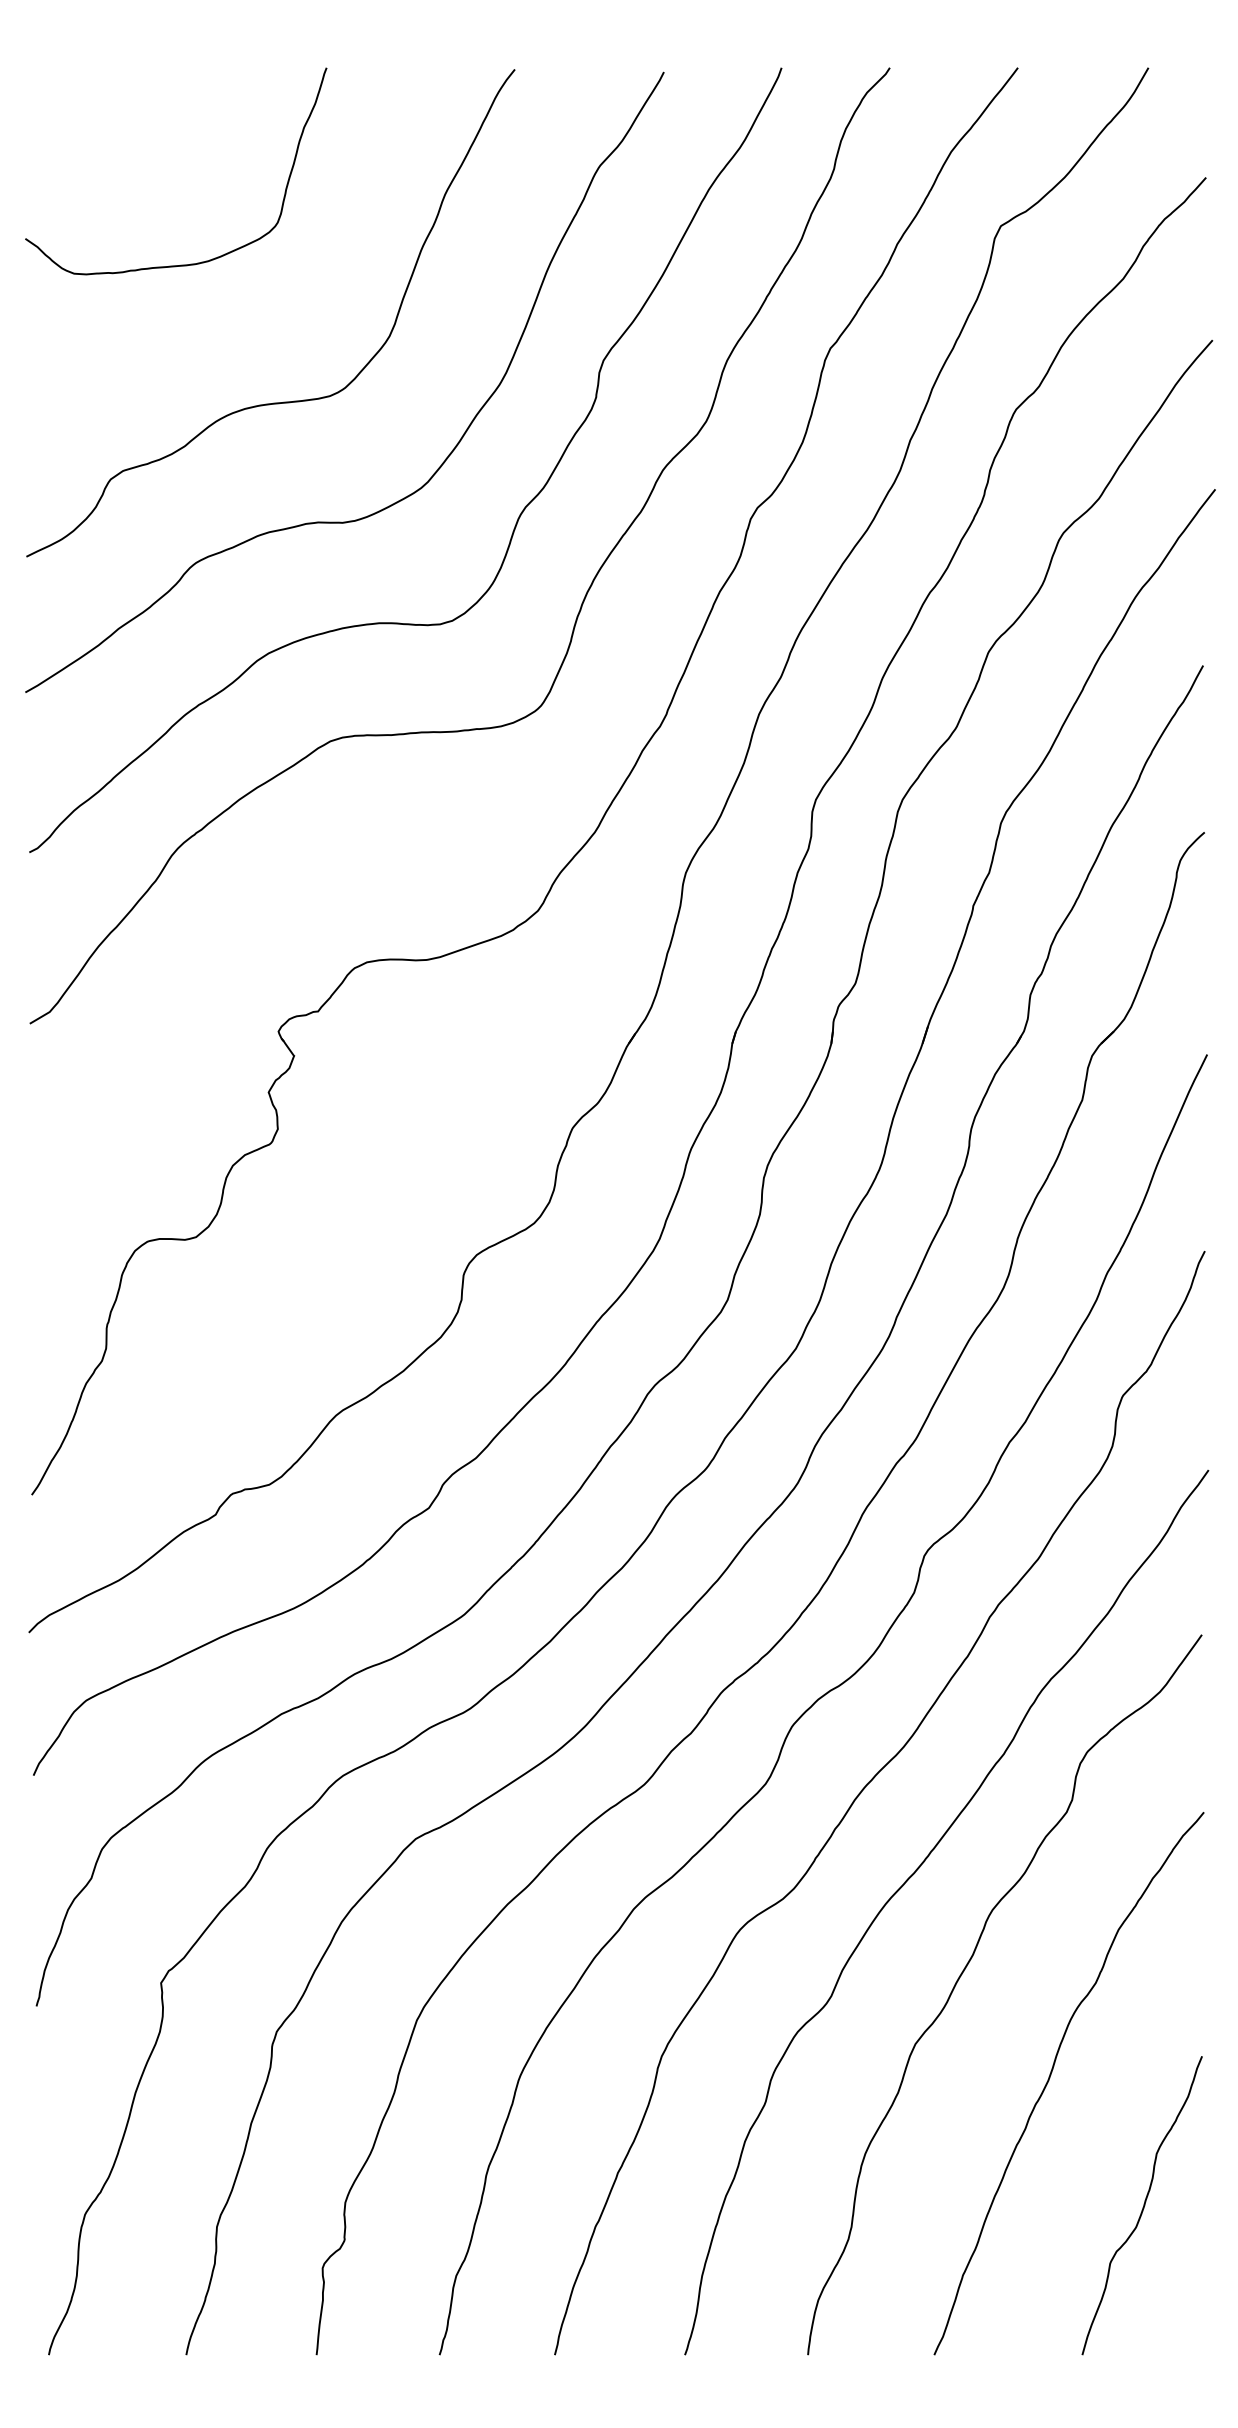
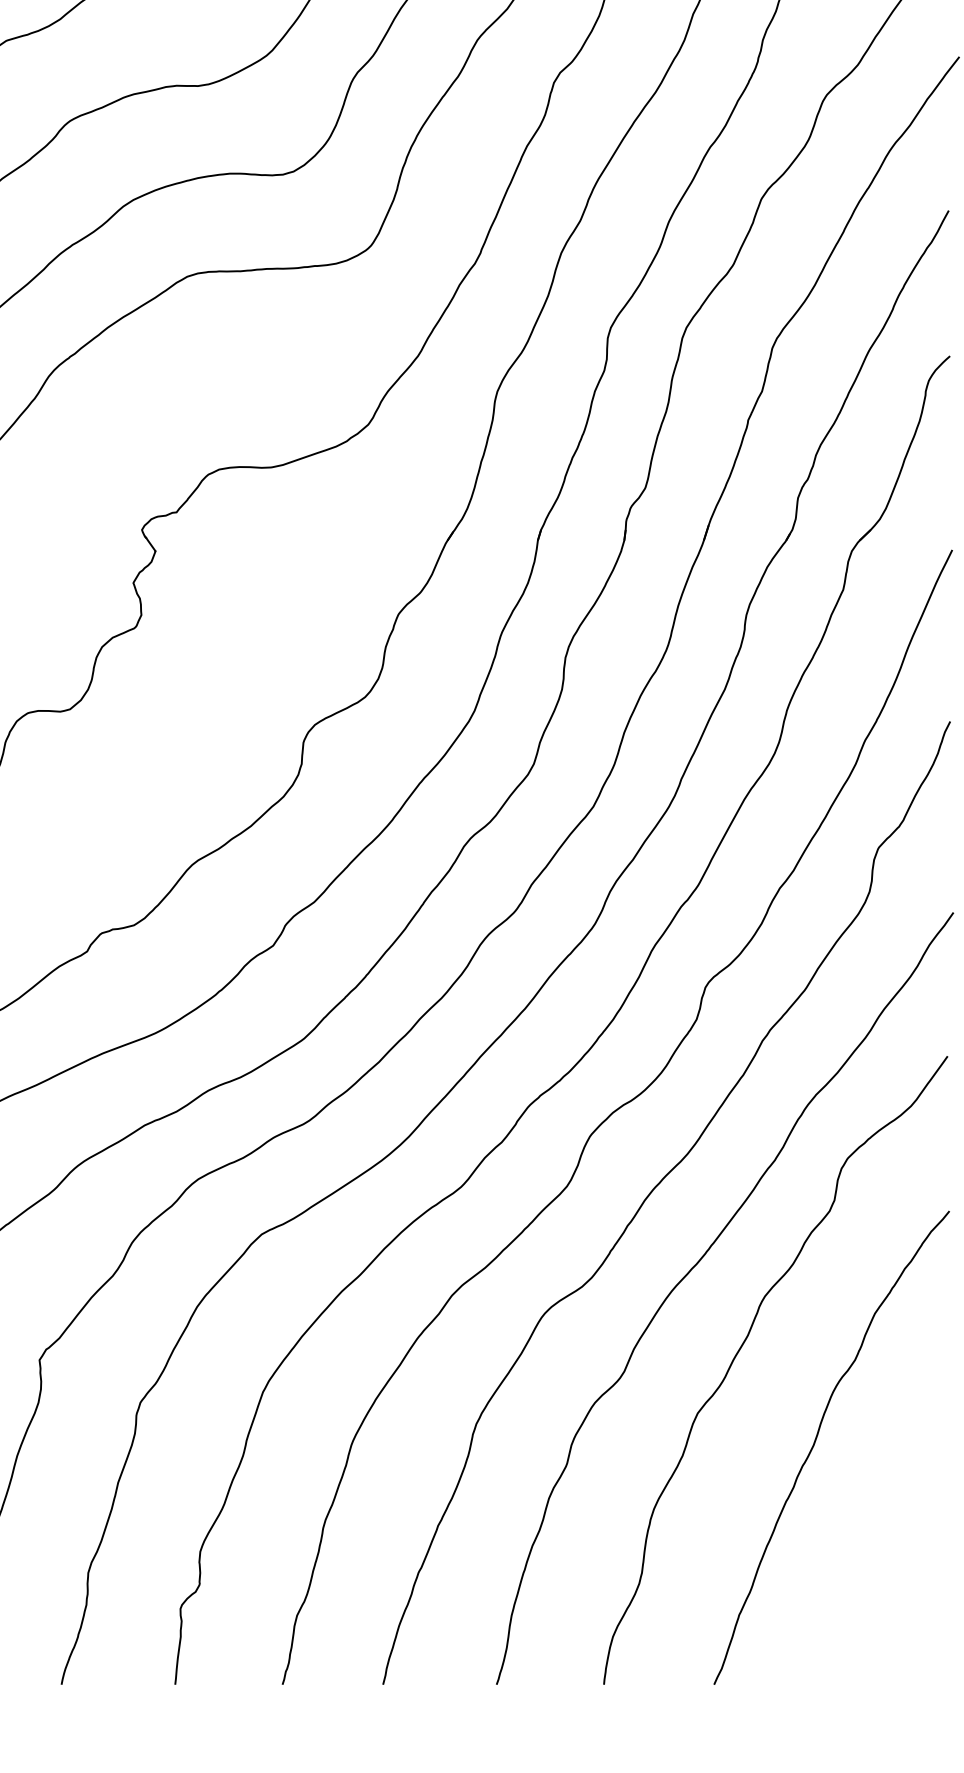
curve: (1143, 2205) -> (896, 1554), removed

